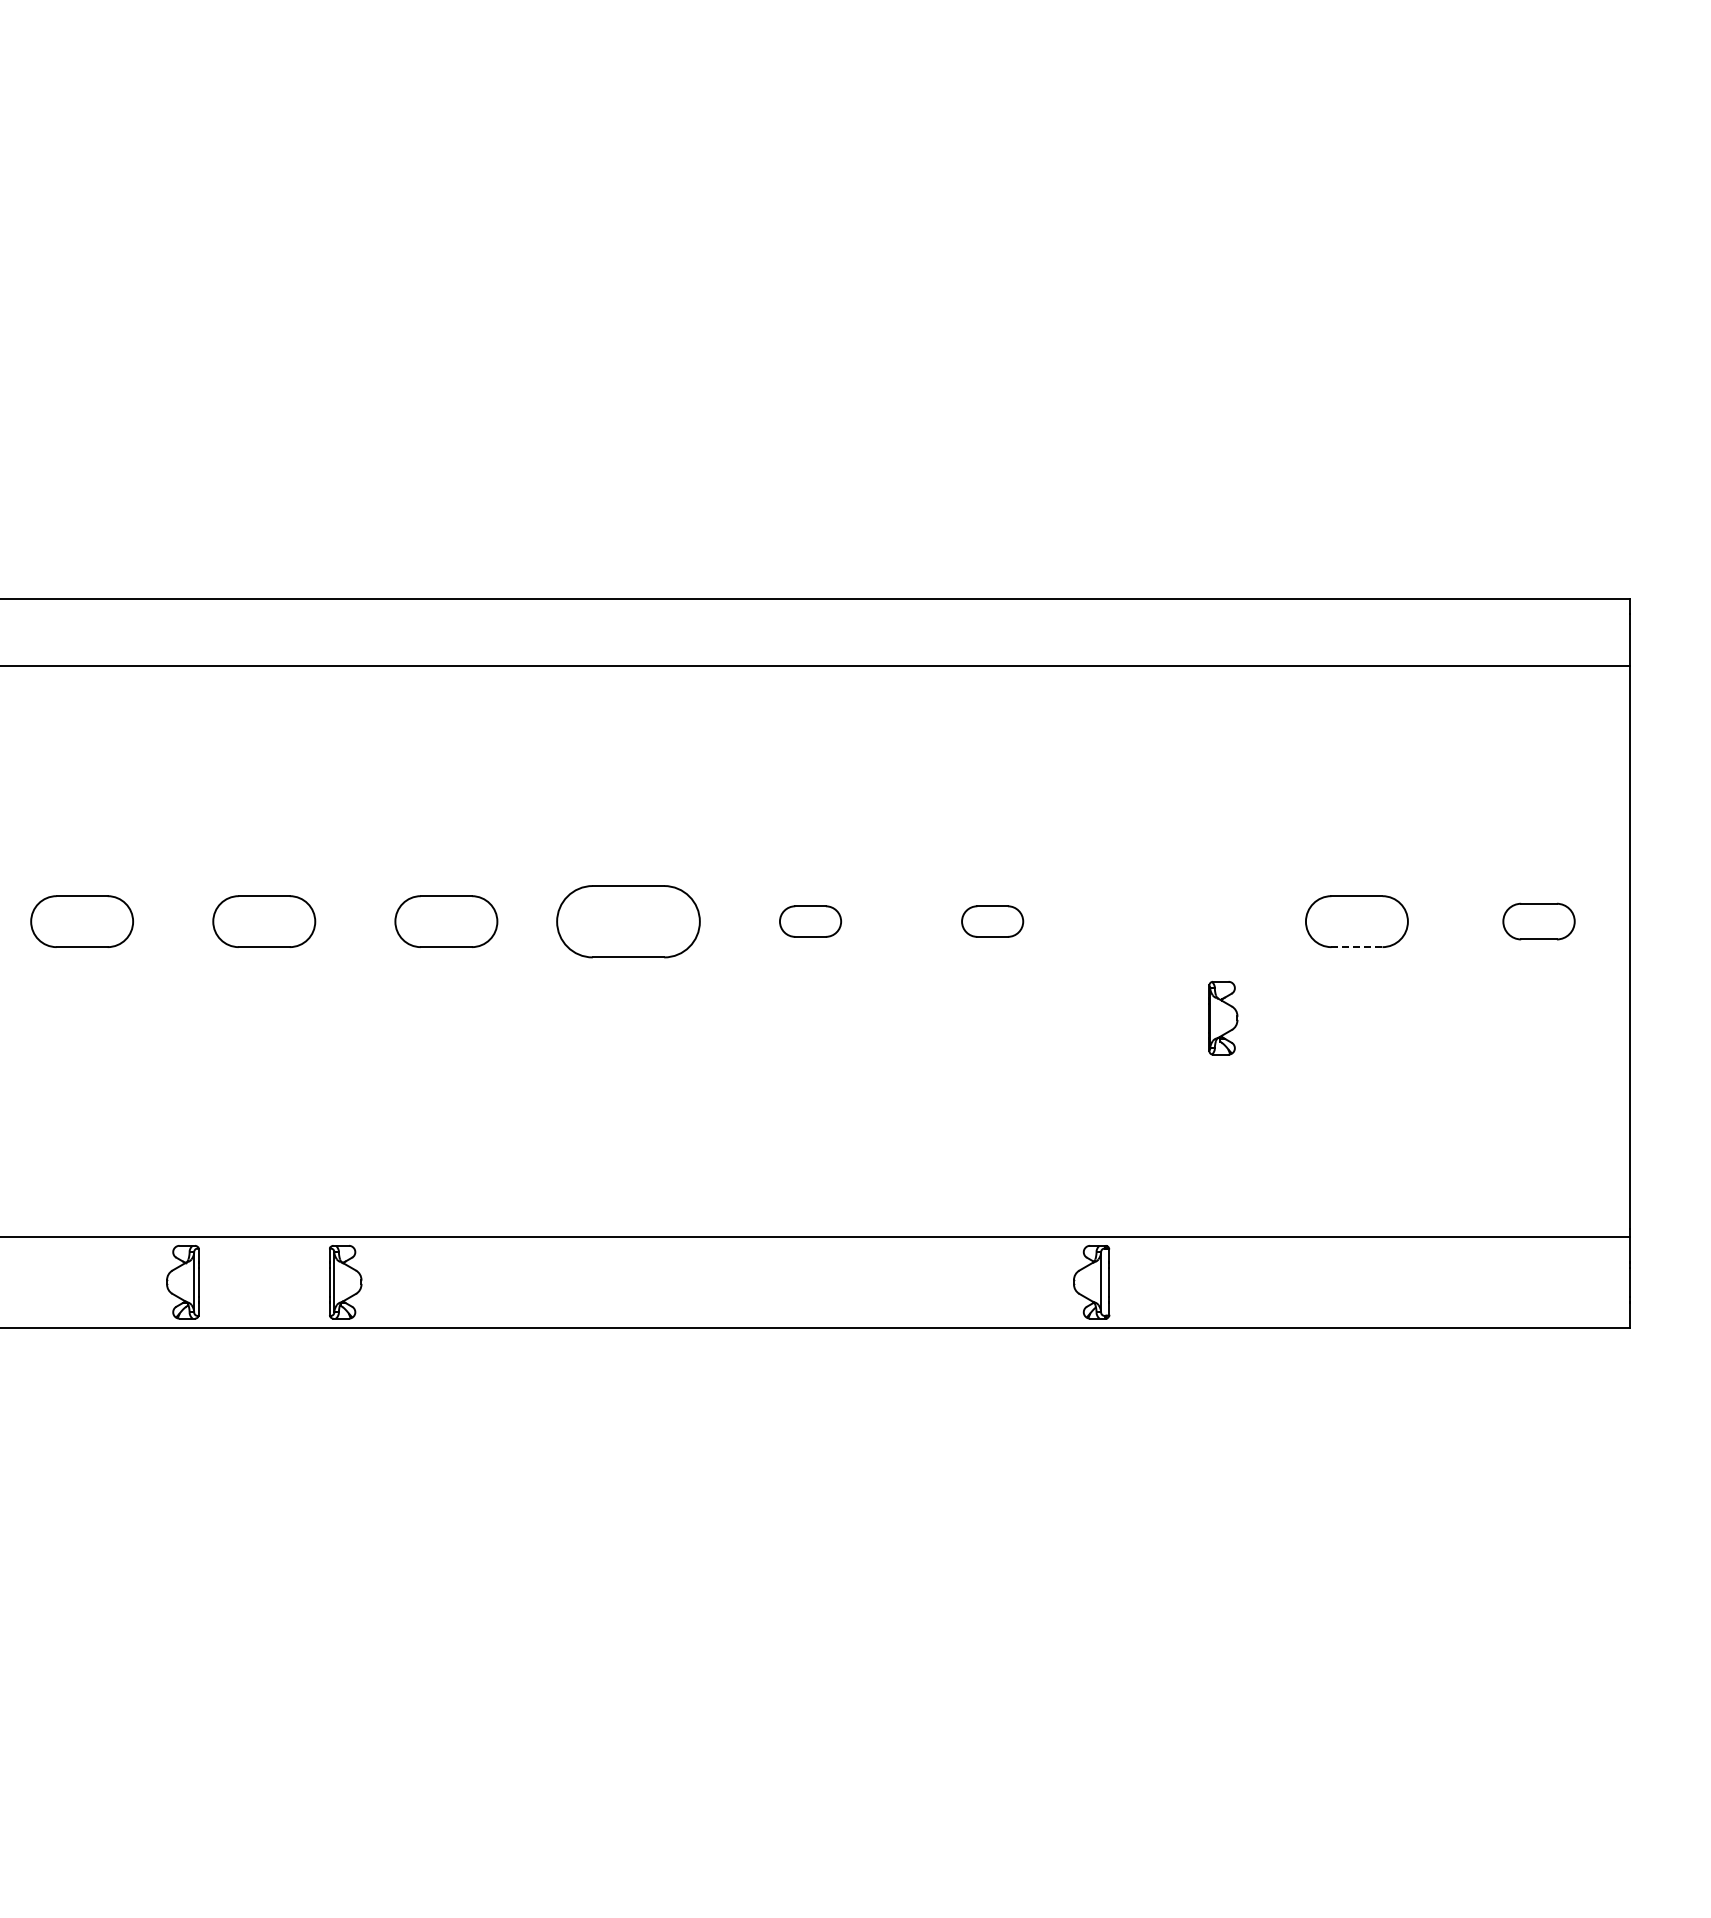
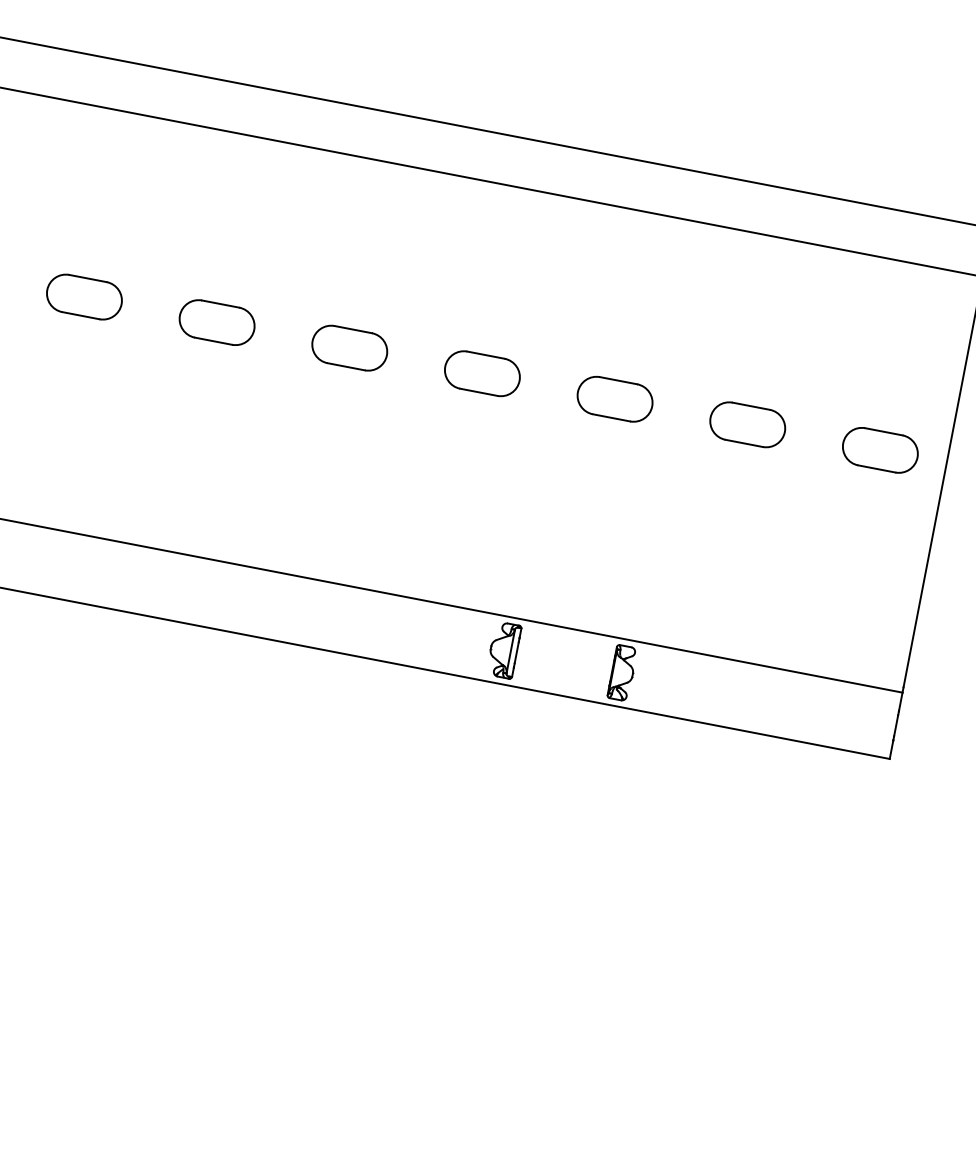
part: (628, 921) -> (217, 322), size x0.71
part: (810, 921) -> (349, 348), size x1.67
part: (992, 921) -> (482, 373), size x1.67
part: (1174, 921) -> (614, 399), added
part: (1538, 921) -> (880, 450), size x1.43
line: (1356, 947) -> (743, 443), dashed -> solid
part: (1223, 1018) -> (622, 673), moved

